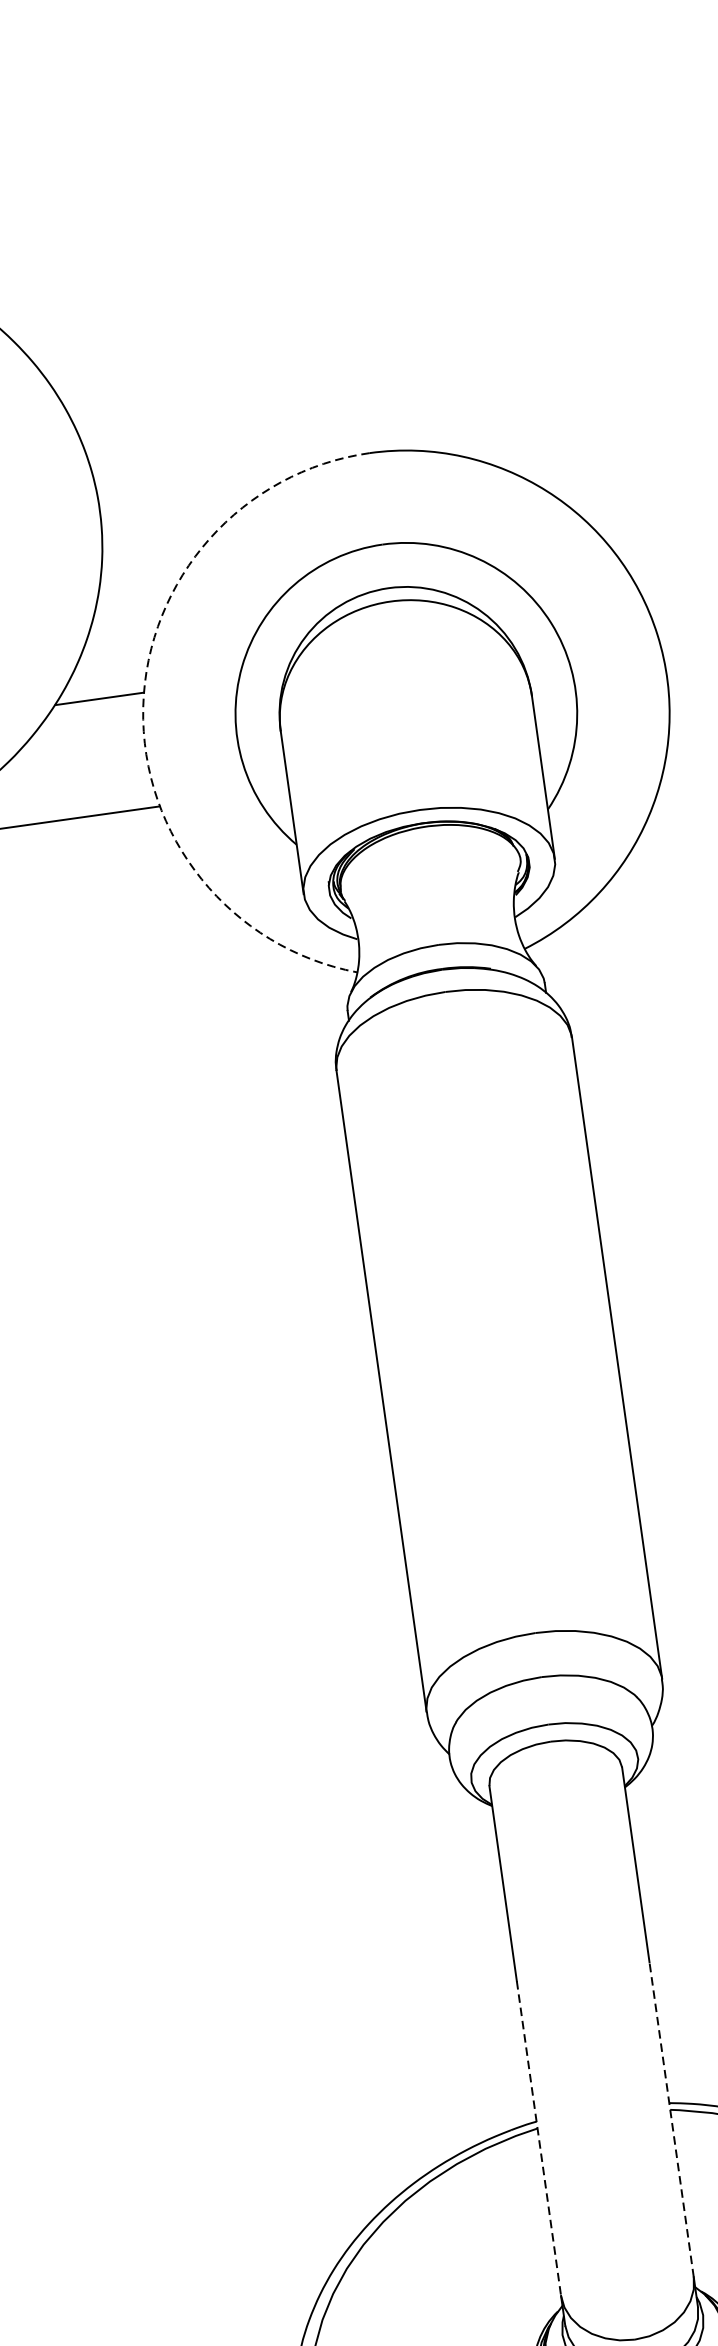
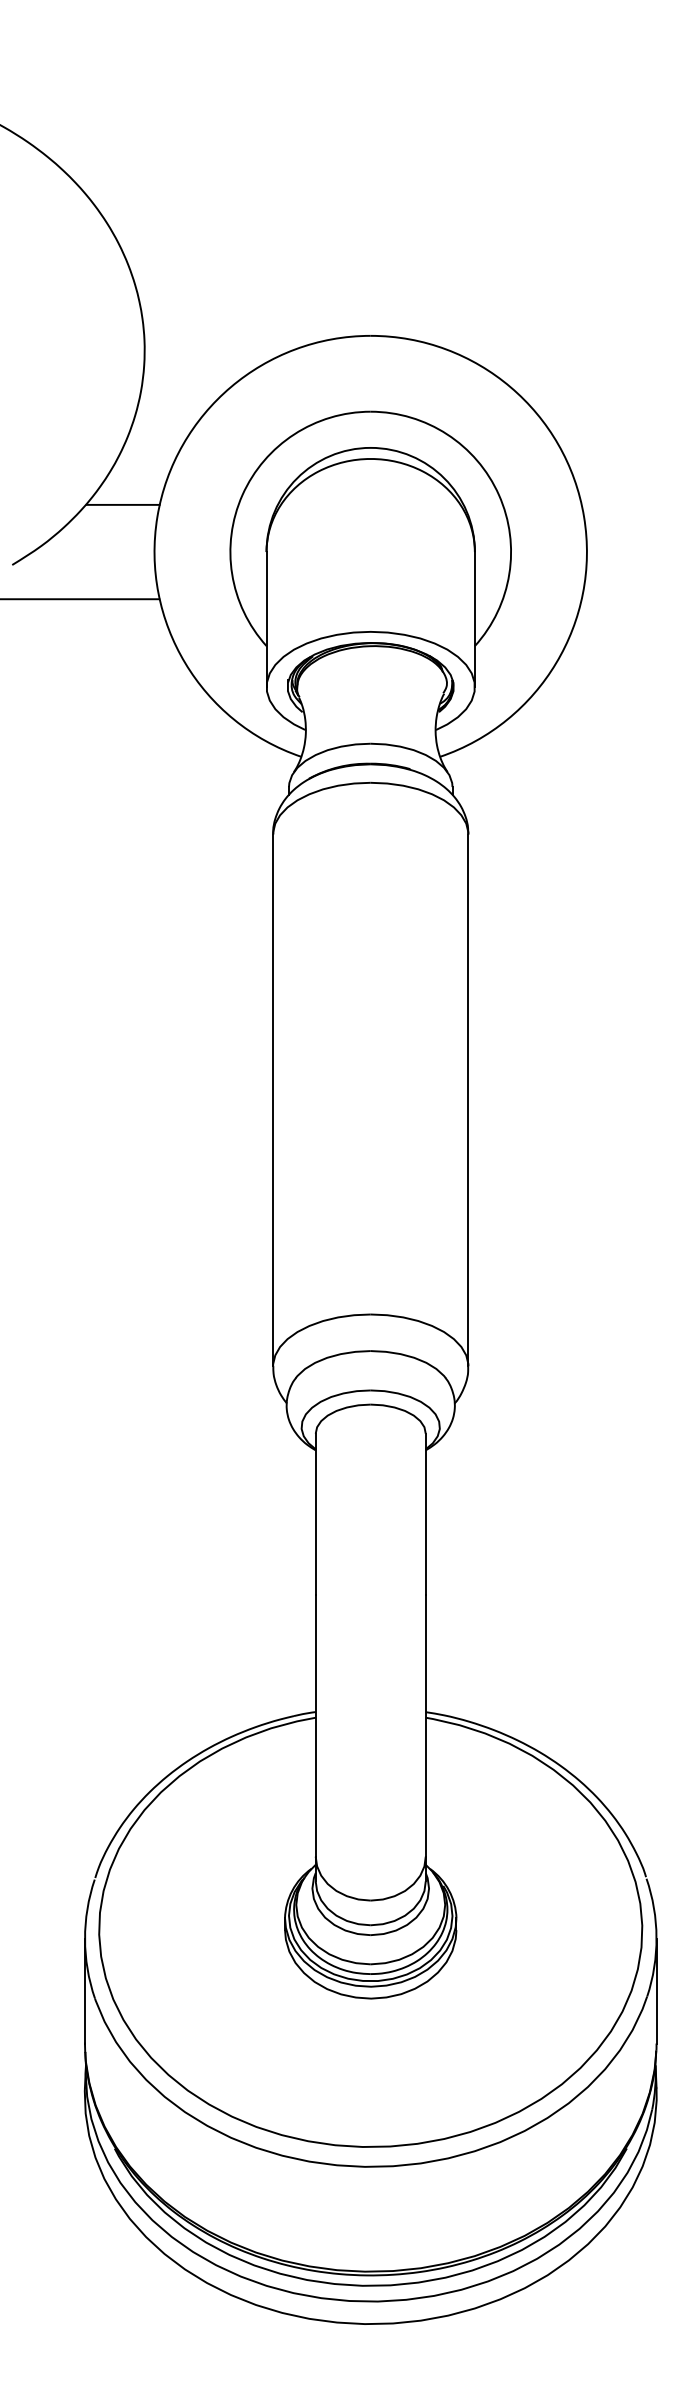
arc: (143, 707) -> (157, 516), dashed -> solid
line: (671, 2120) -> (425, 1726), dashed -> solid
line: (538, 2139) -> (315, 1726), dashed -> solid

